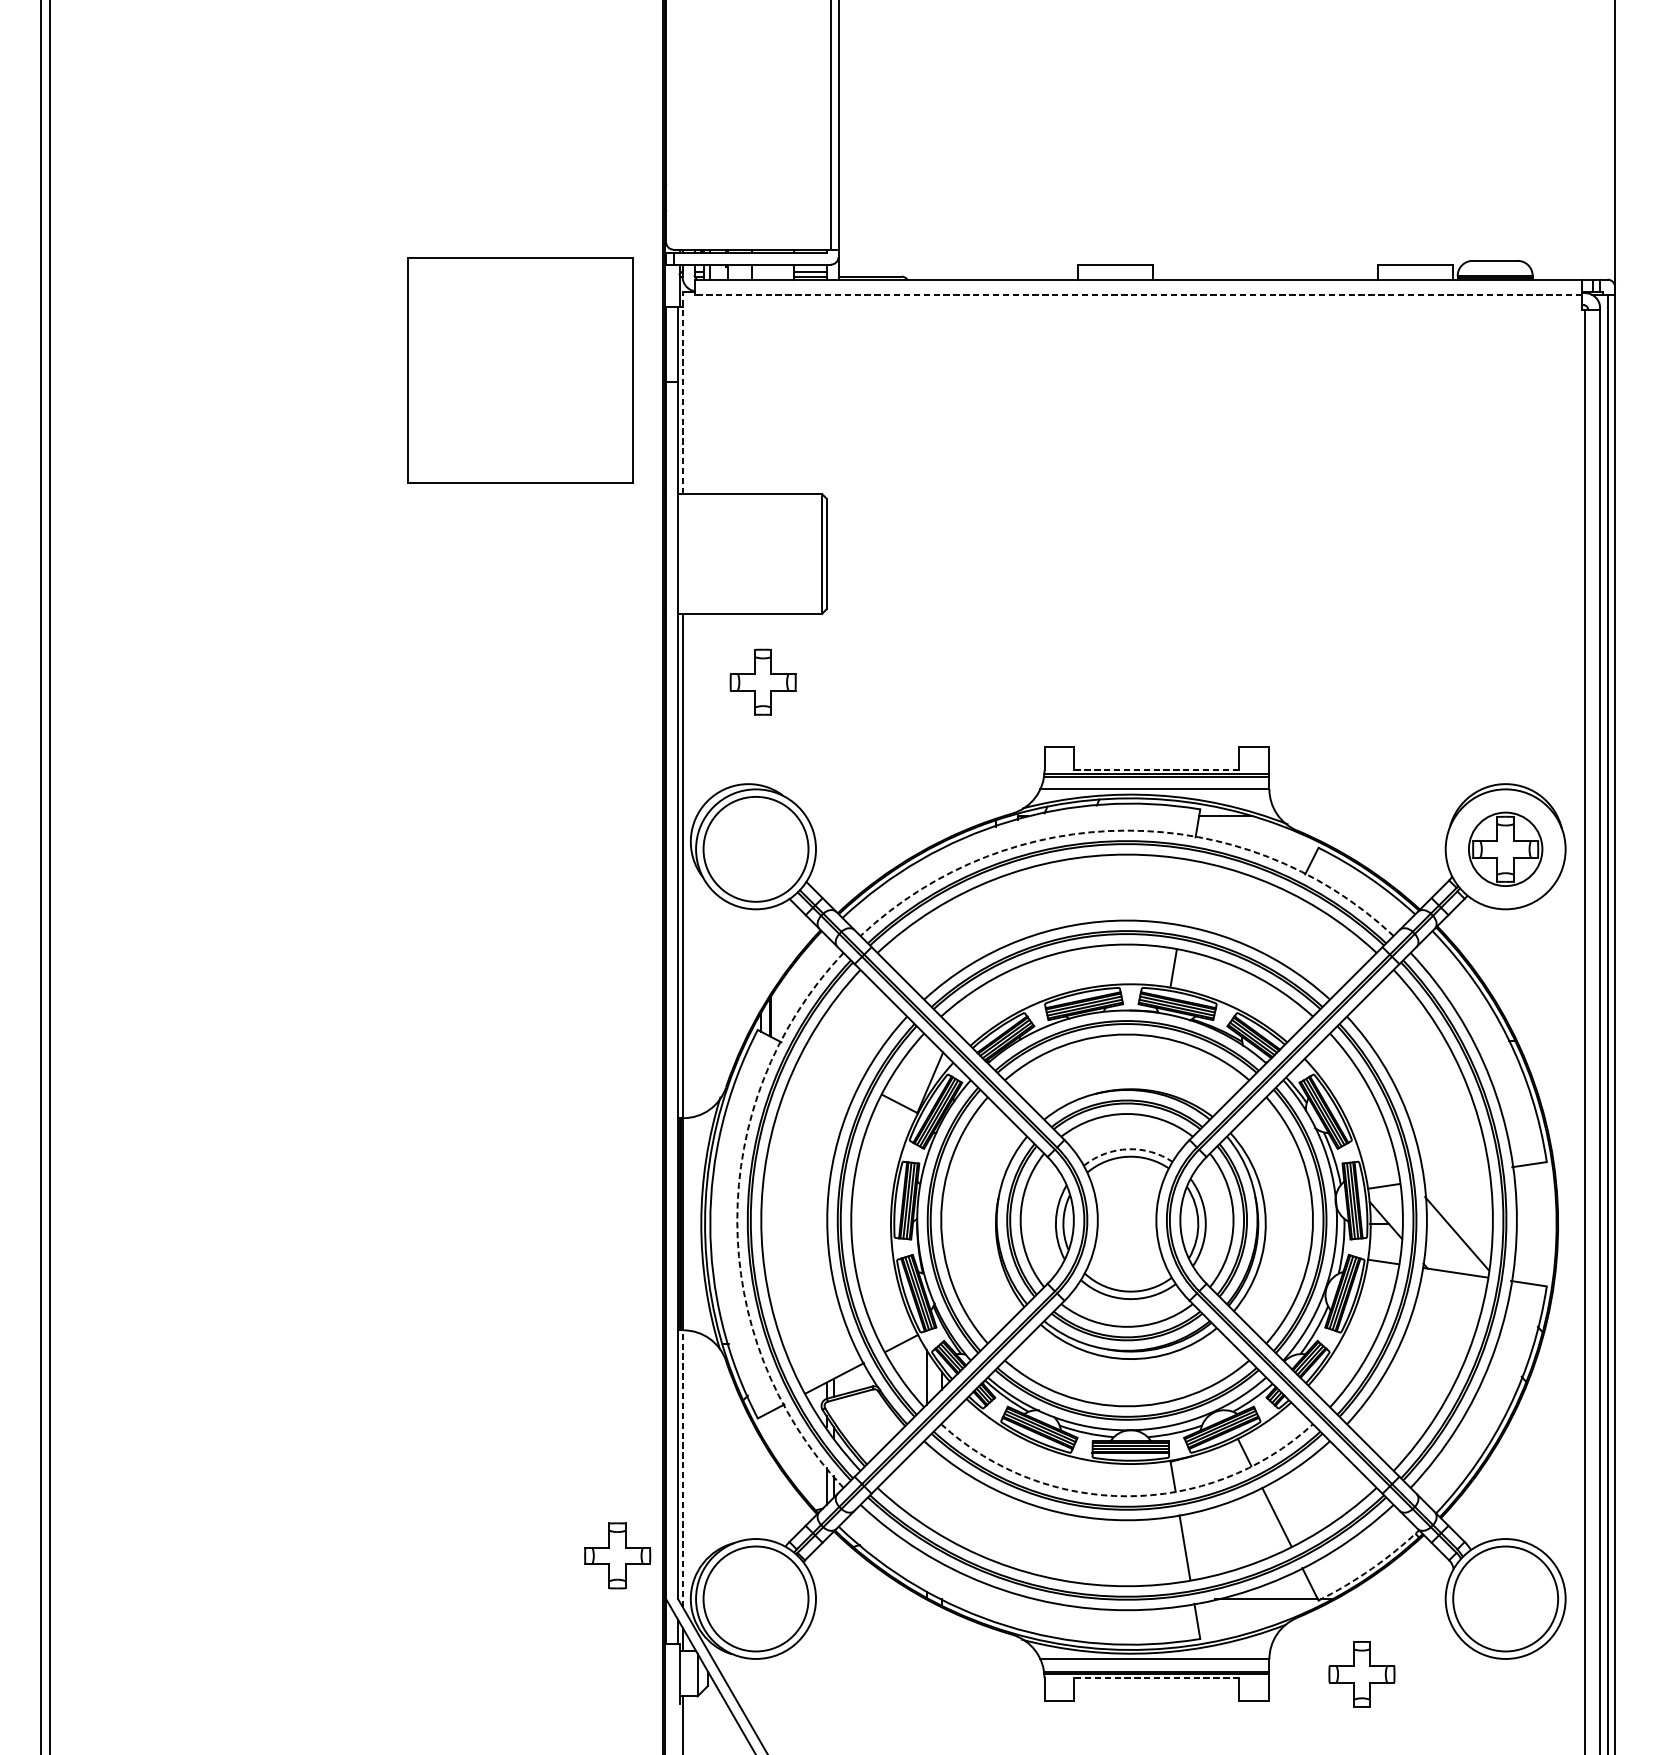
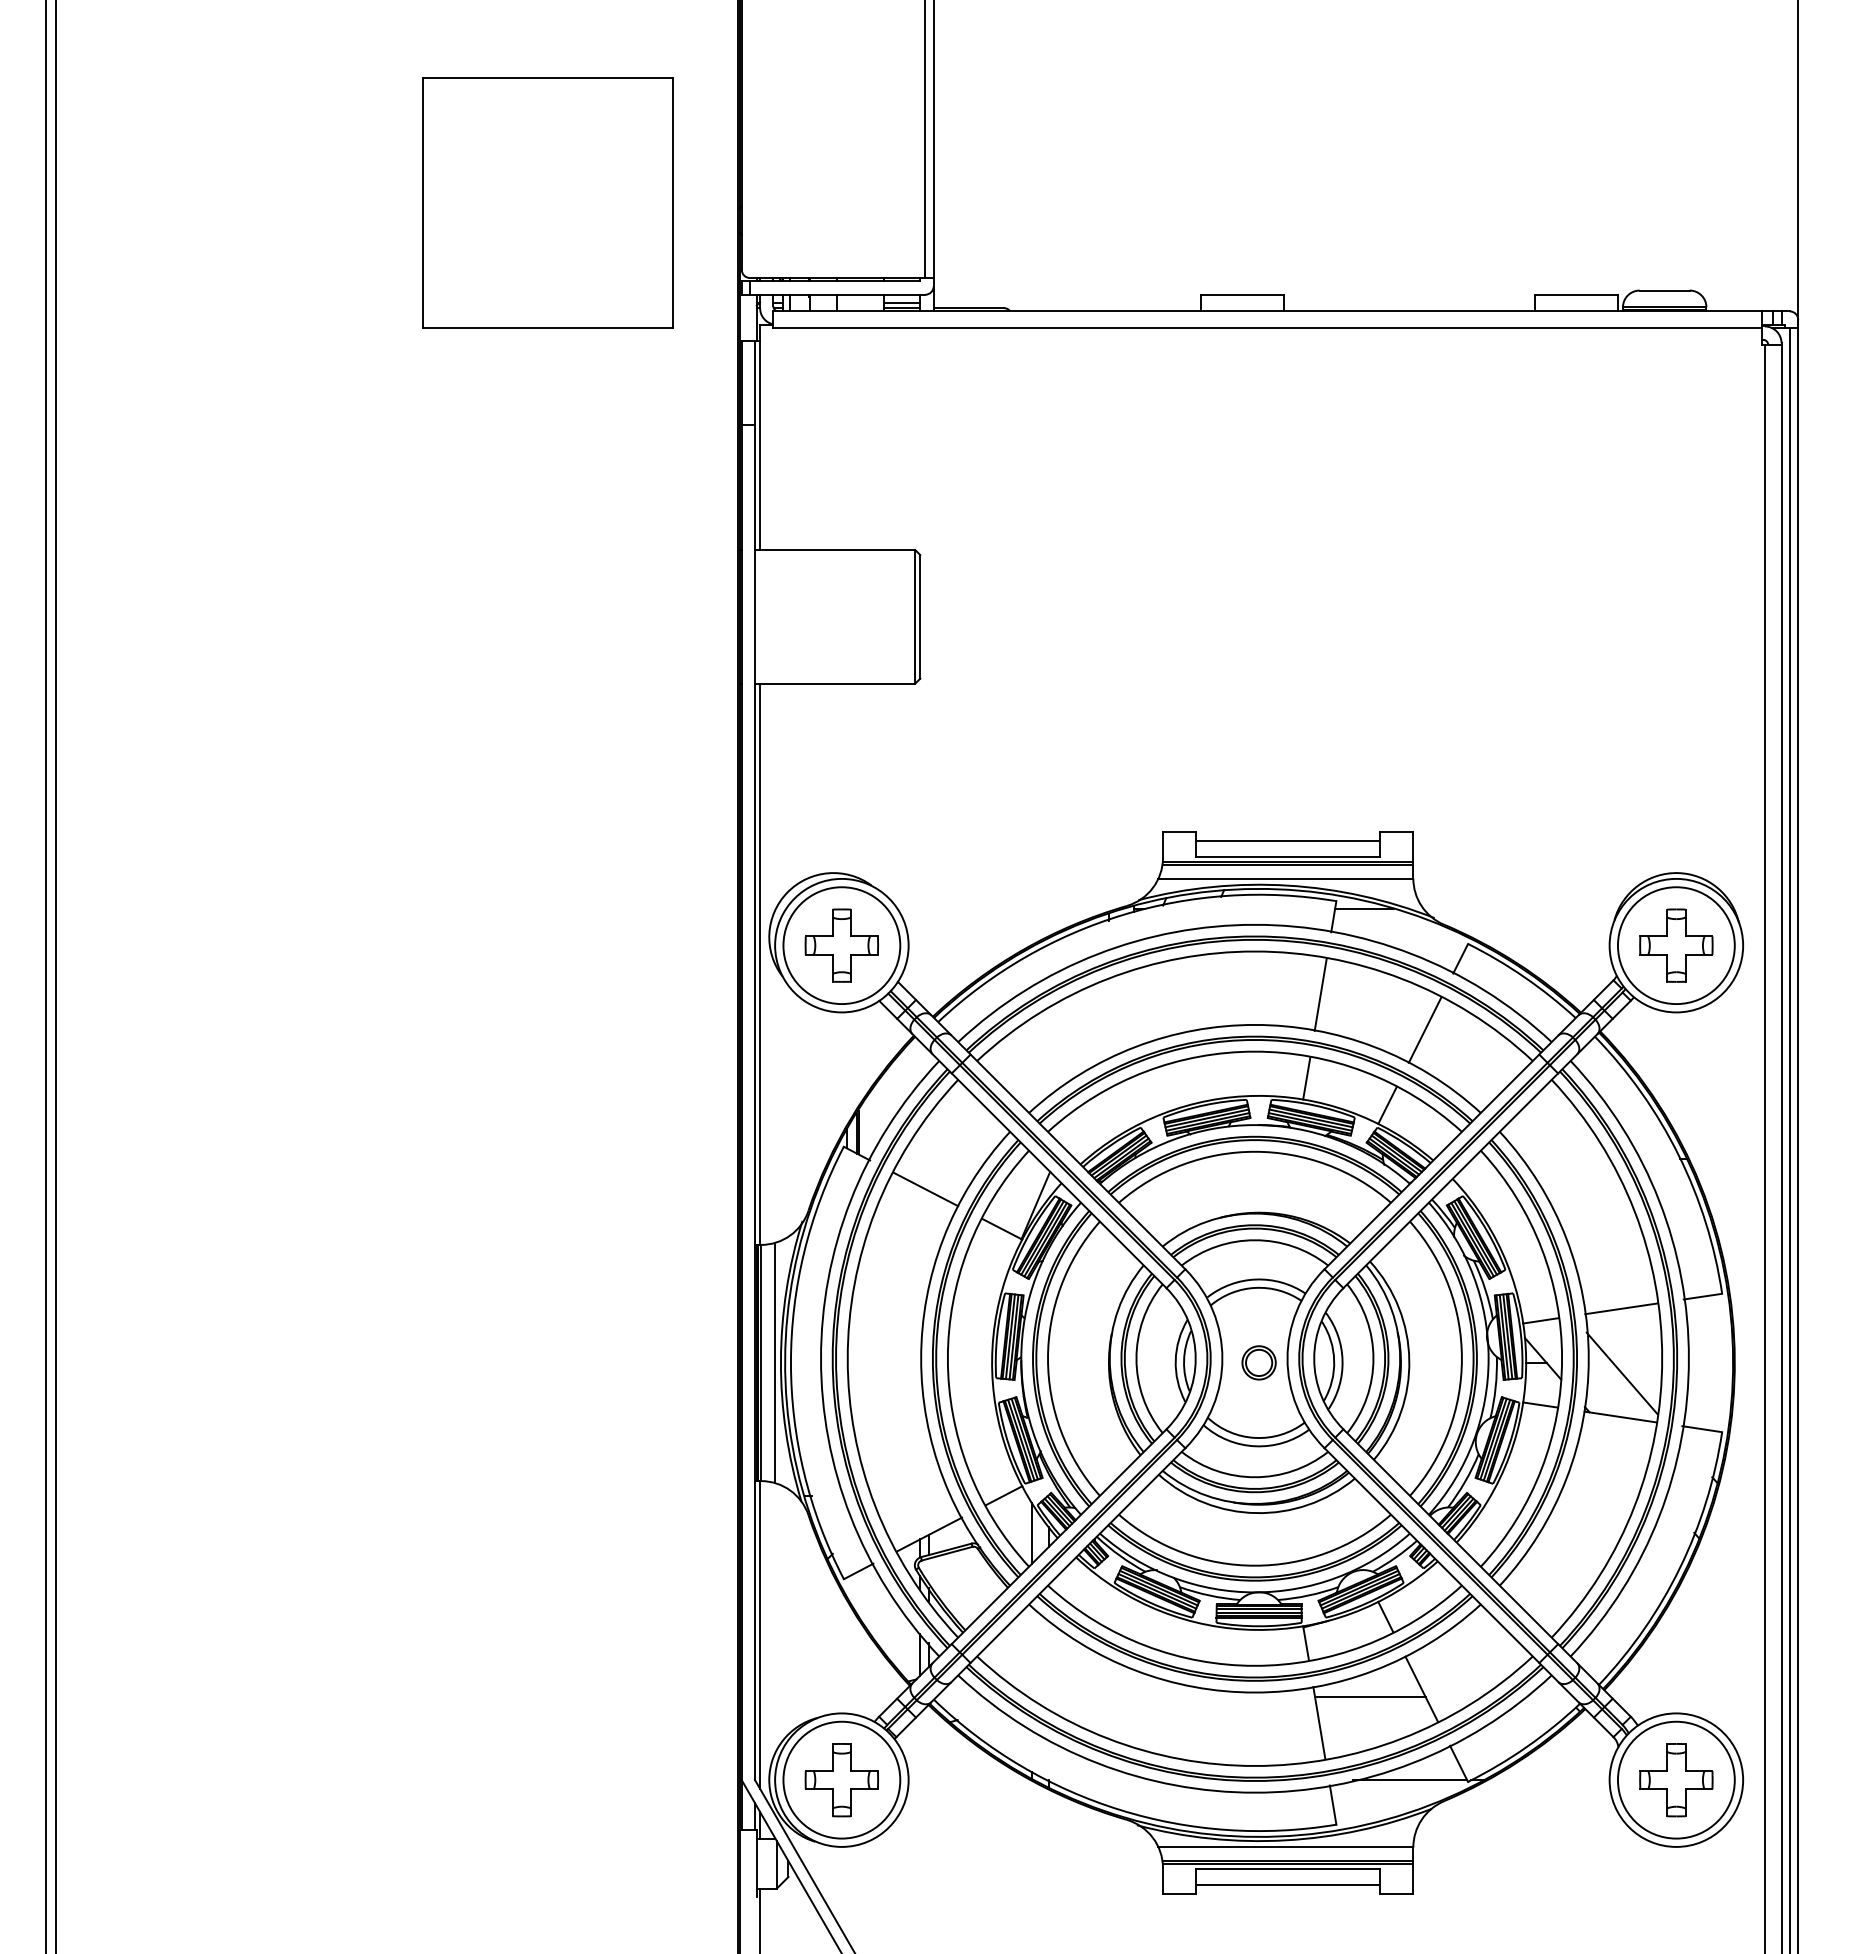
line: (1137, 294) -> (1266, 328), dashed -> solid
part: (520, 370) -> (547, 202), moved
line: (682, 392) -> (760, 437), dashed -> solid
part: (762, 682) -> (841, 945), moved
line: (1156, 754) -> (1287, 840), added
line: (1157, 770) -> (1288, 857), dashed -> solid
arc: (1126, 830) -> (1254, 924), dashed -> solid
circle: (1504, 849) -> (1675, 945), size x1.43
line: (1185, 893) -> (1320, 994), added
line: (1279, 924) -> (1424, 1029), added
line: (1246, 992) -> (1387, 1104), added
line: (831, 1068) -> (925, 1189), added
arc: (1128, 1149) -> (1256, 1279), dashed -> solid
line: (1456, 1175) -> (1621, 1308), added
arc: (737, 1220) -> (821, 1358), dashed -> solid
line: (696, 1223) -> (775, 1362), added
part: (1130, 1223) -> (1258, 1362), added
line: (682, 1468) -> (760, 1634), dashed -> solid
arc: (1126, 1495) -> (1254, 1665), dashed -> solid
line: (1230, 1523) -> (1370, 1696), added
part: (617, 1556) -> (841, 1780), moved
arc: (1371, 1568) -> (1526, 1746), dashed -> solid
part: (1362, 1674) -> (1676, 1780), moved
line: (1157, 1678) -> (1288, 1868), dashed -> solid
line: (1156, 1693) -> (1287, 1885), added

